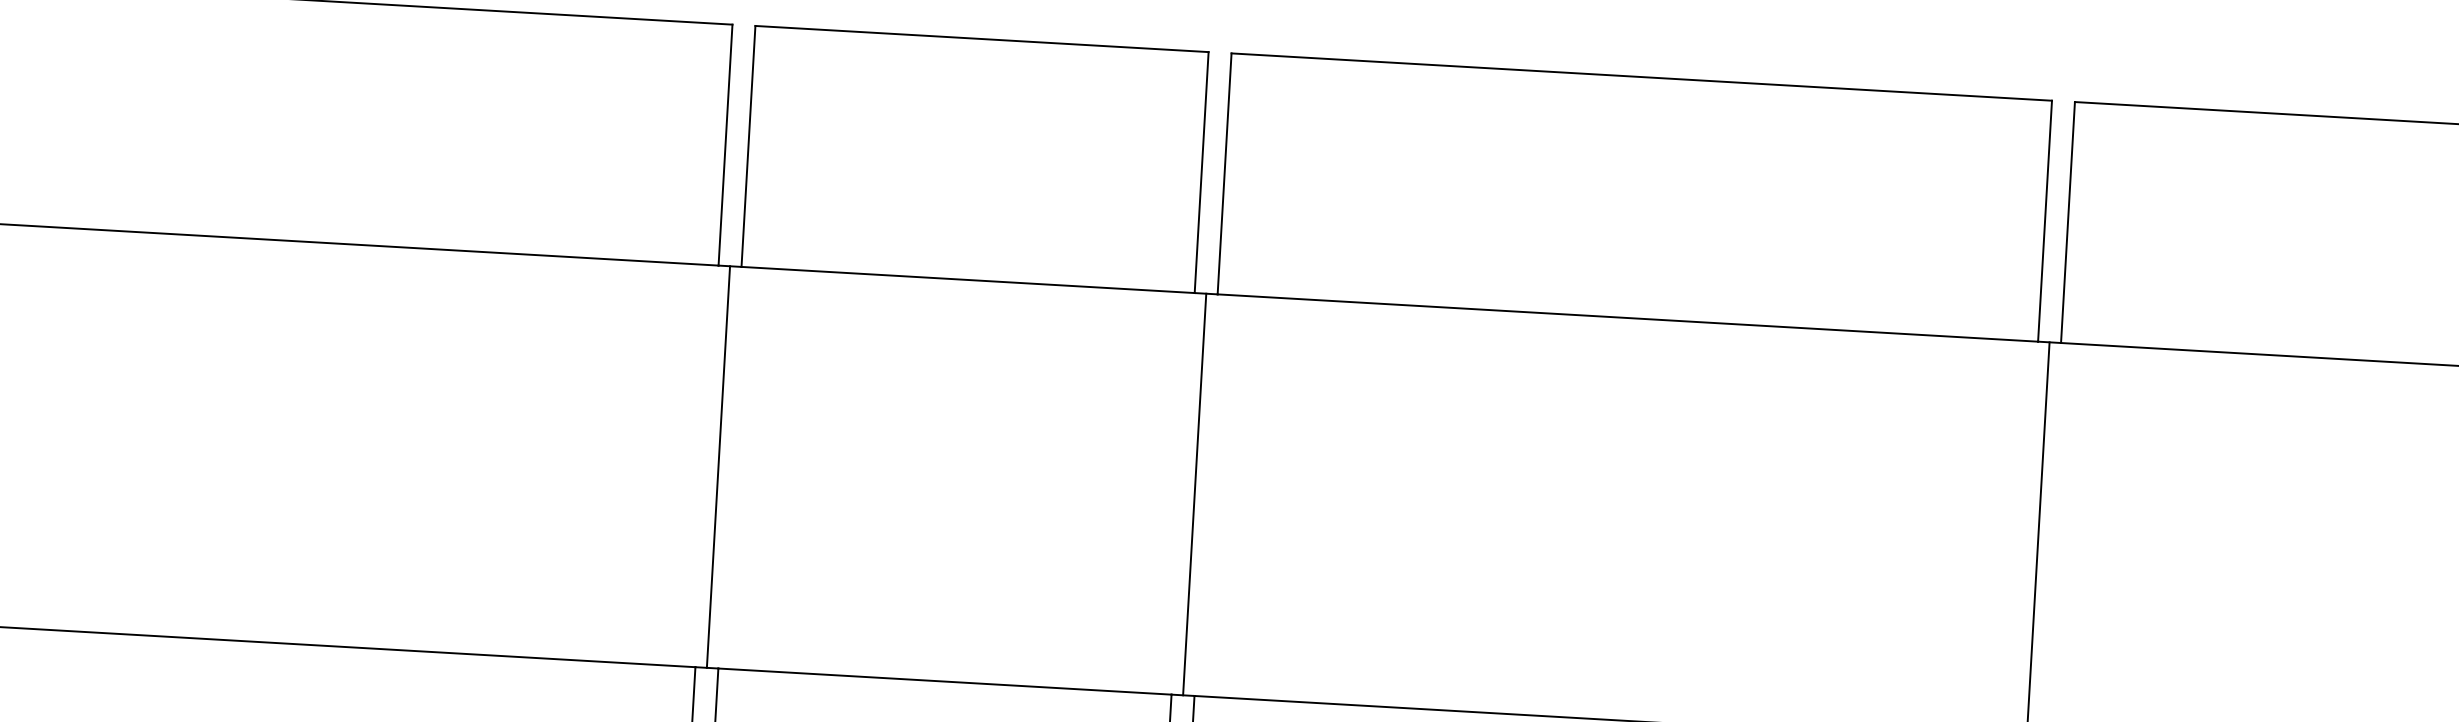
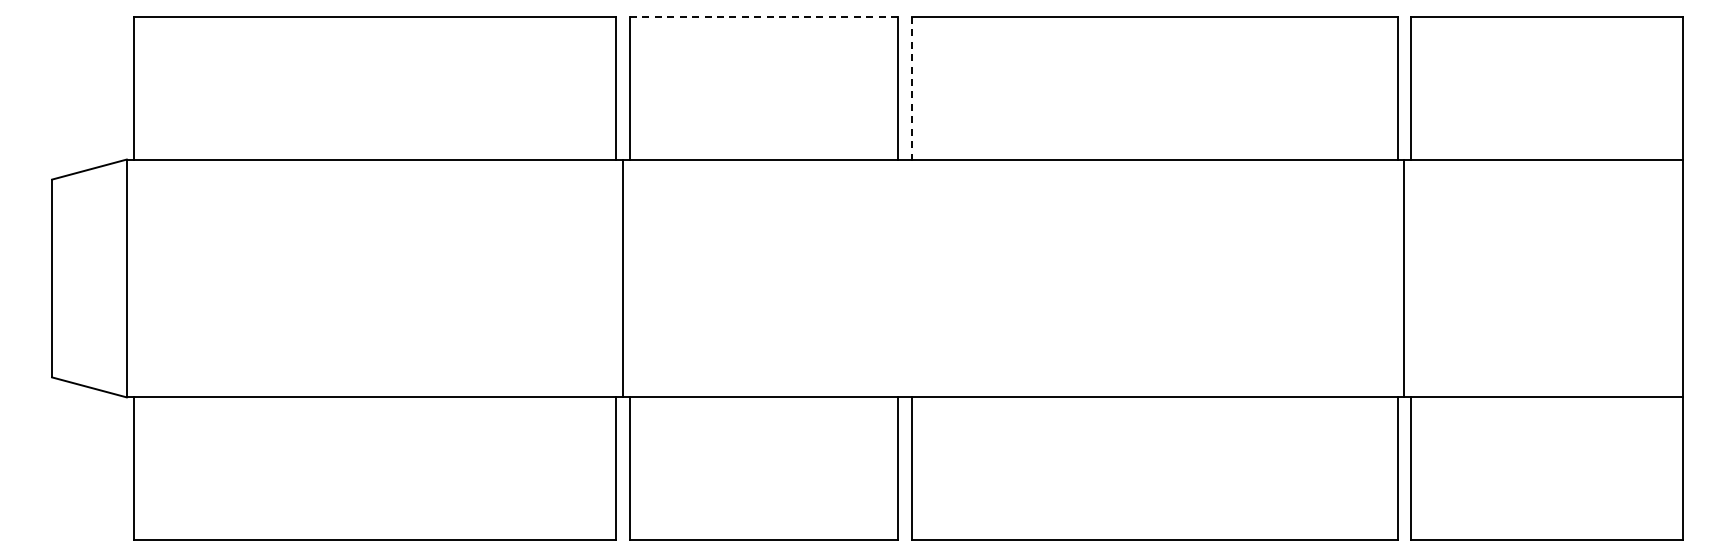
line: (981, 38) -> (763, 16), solid -> dashed
line: (1224, 174) -> (911, 88), solid -> dashed
line: (1194, 494) -> (904, 278), removed

